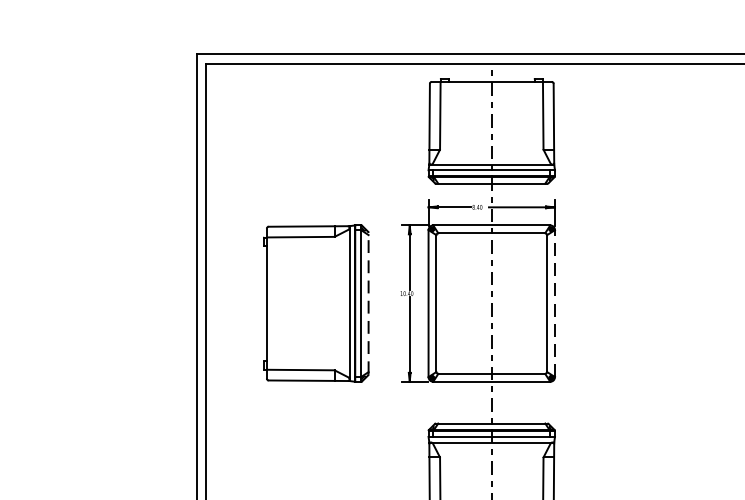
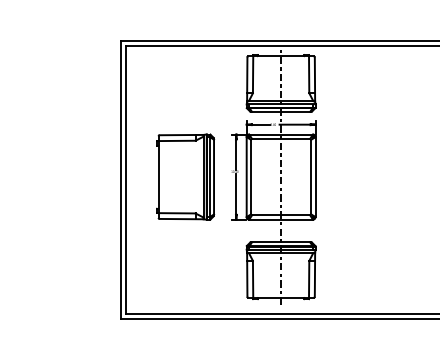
line: (369, 302) -> (214, 176), dashed -> solid
line: (554, 302) -> (315, 176), dashed -> solid

